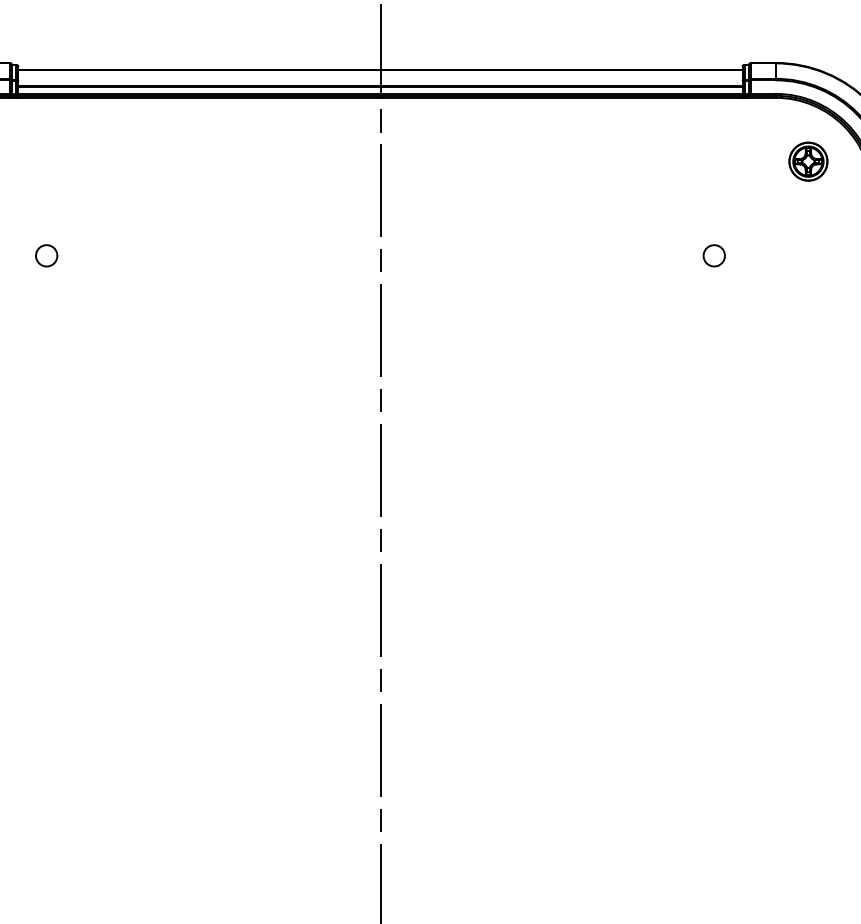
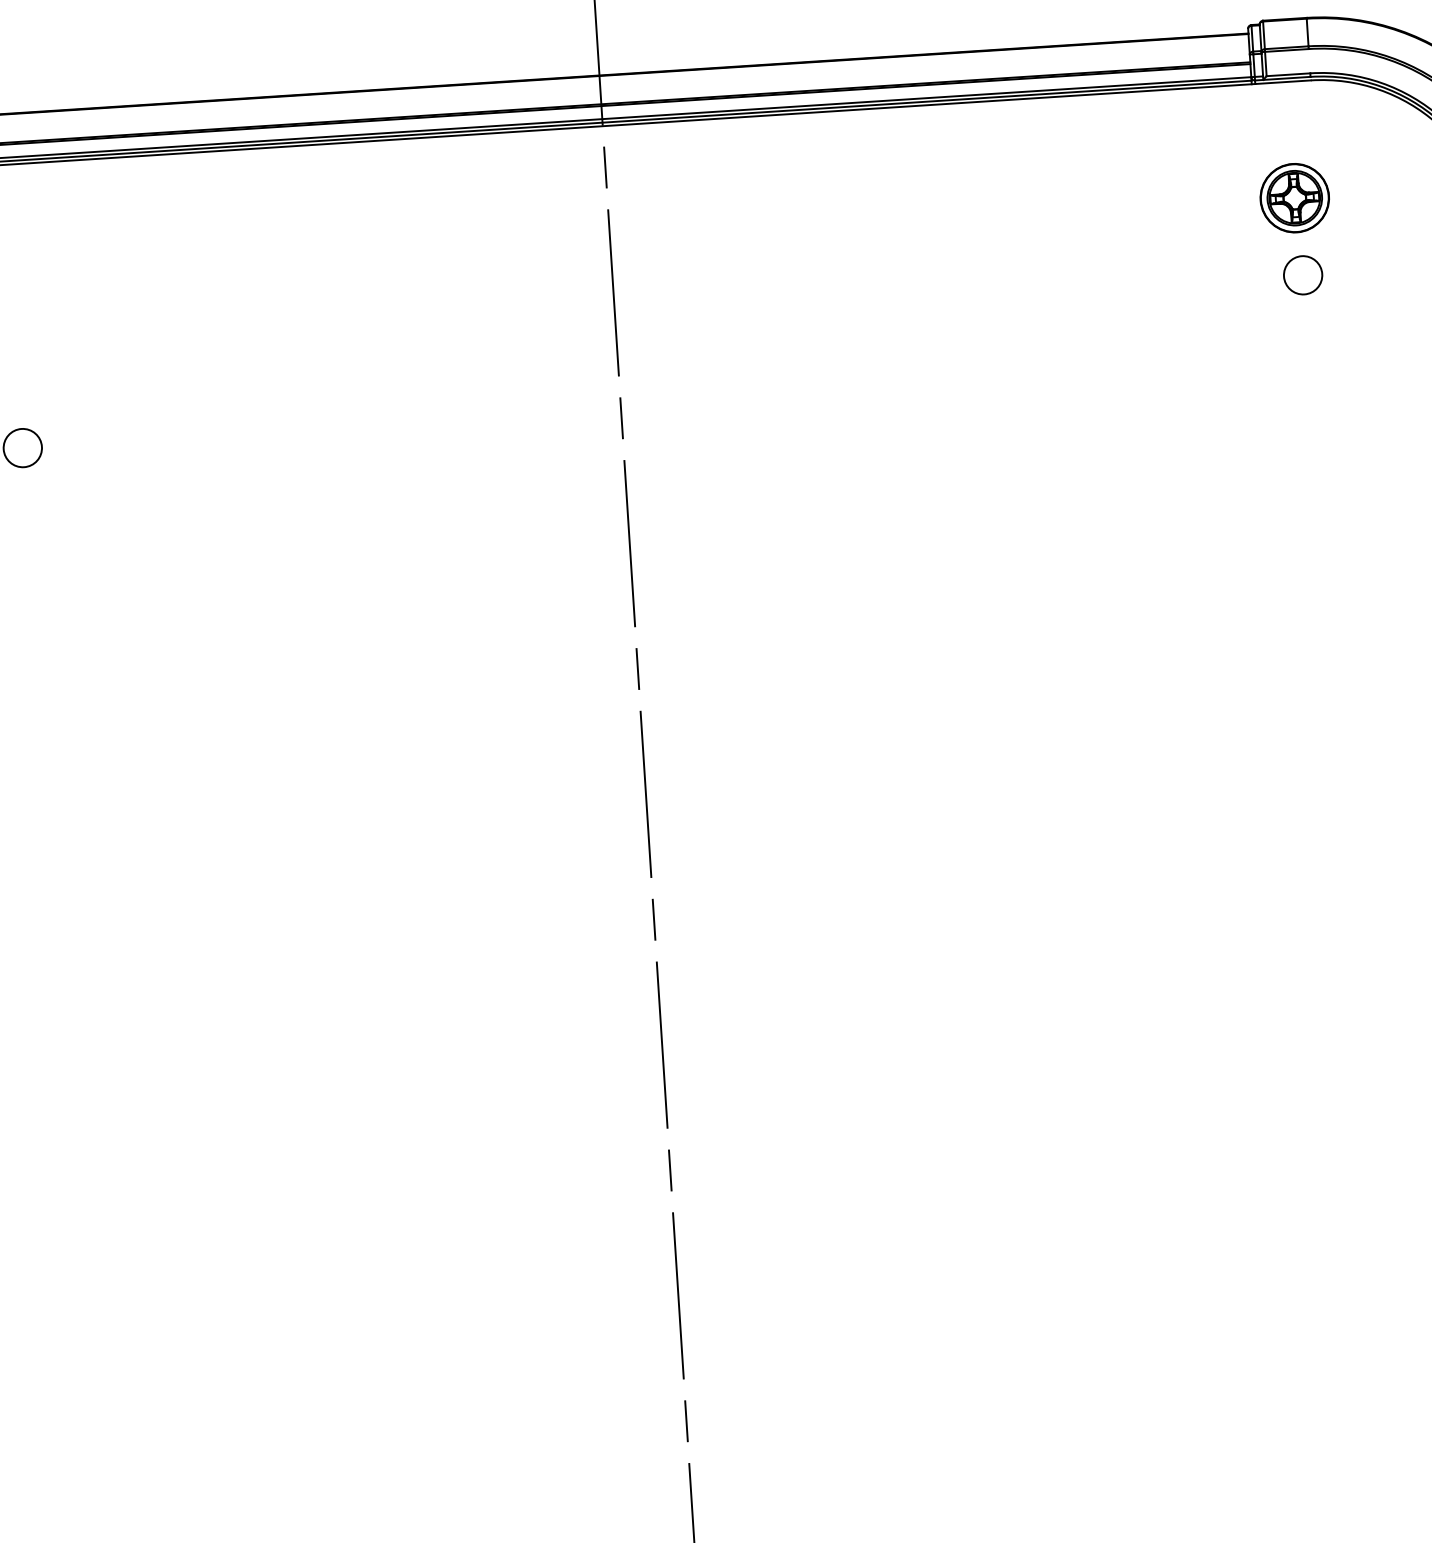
part: (808, 161) -> (1294, 197), moved
circle: (713, 255) -> (1301, 274), moved

